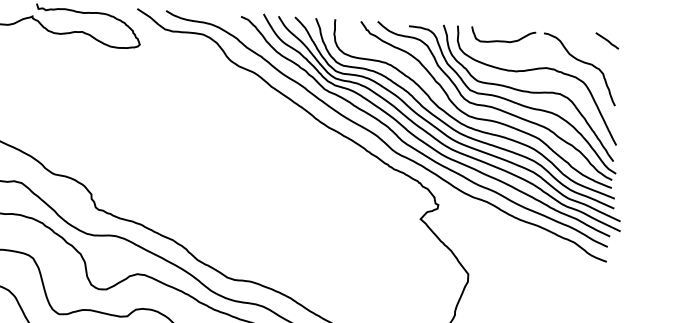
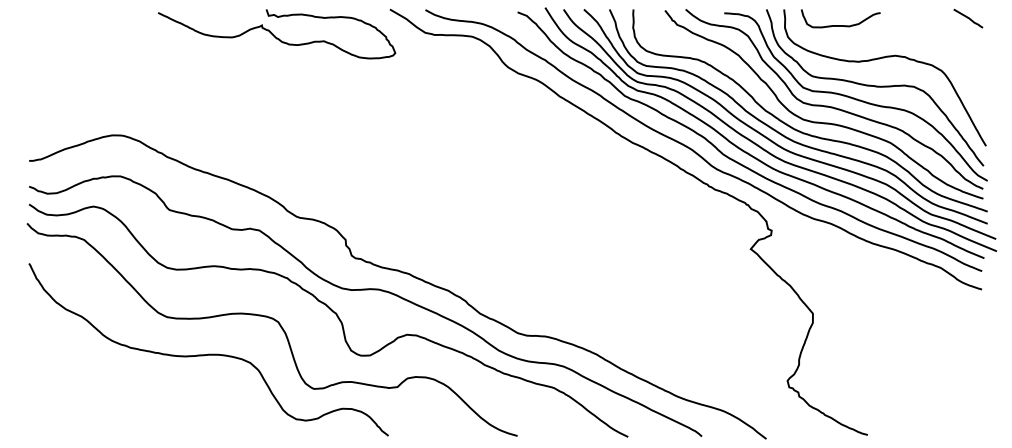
curve: (583, 63) -> (940, 47), removed

